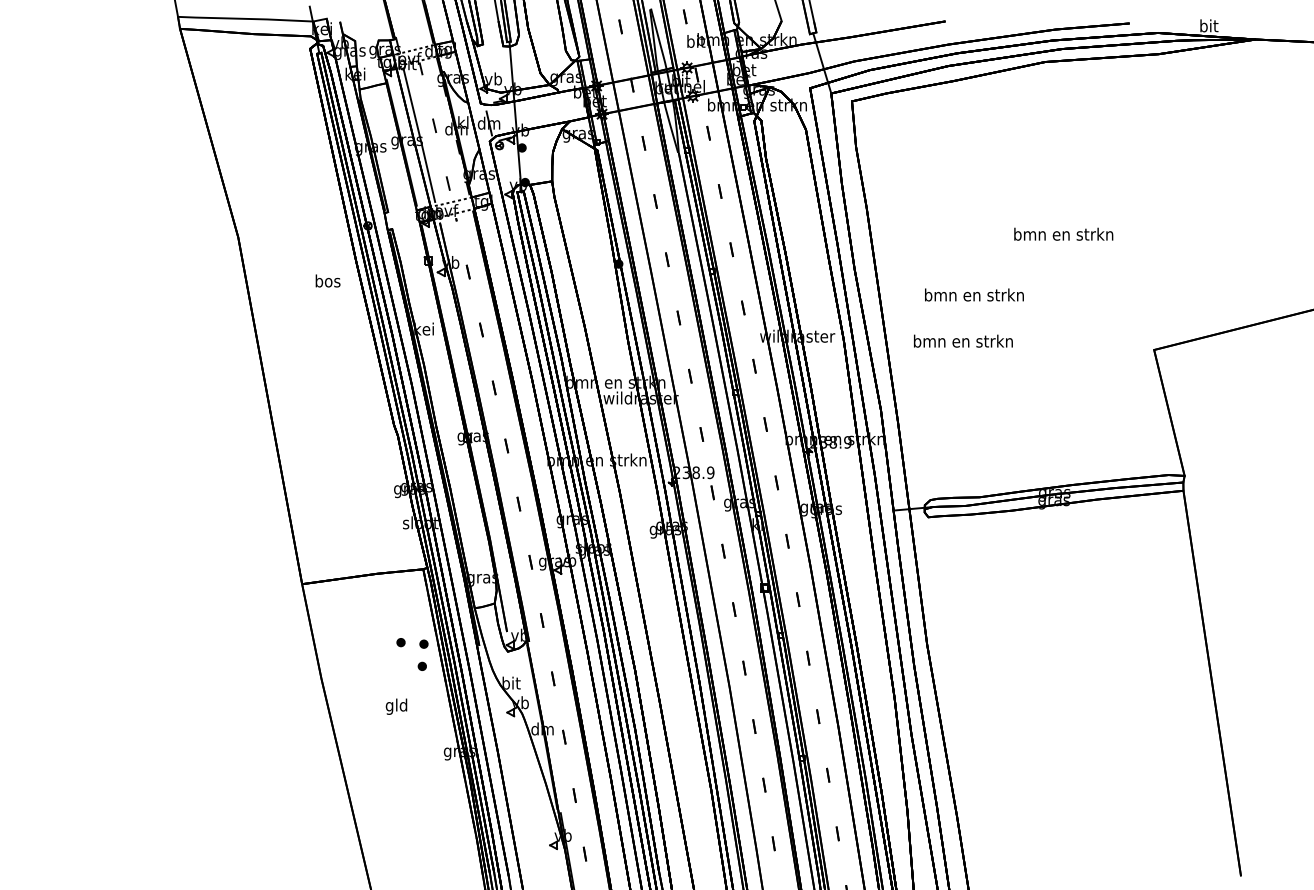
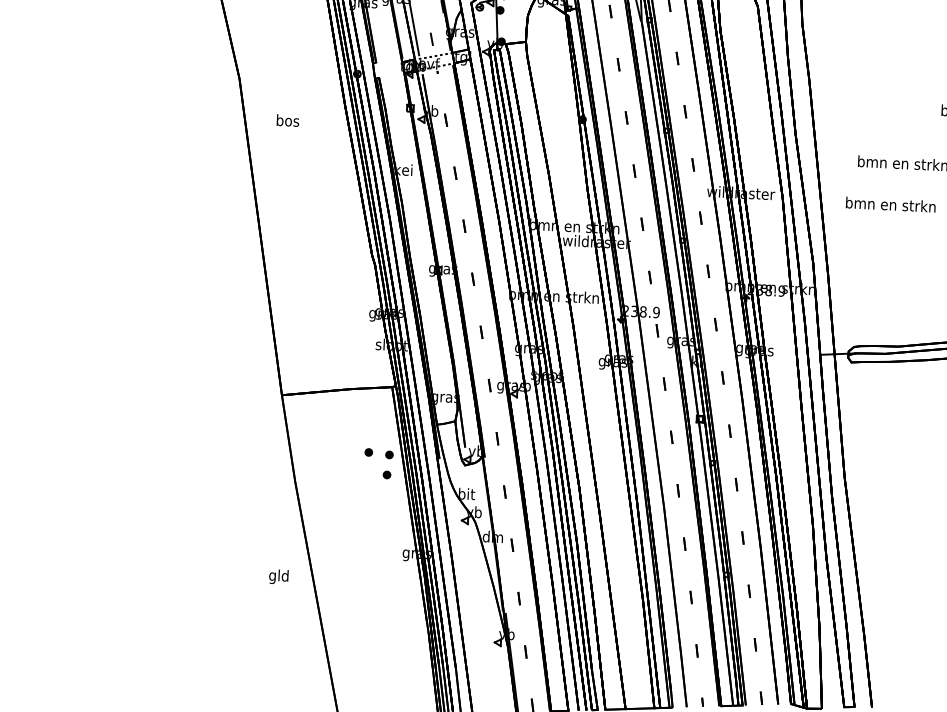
text: (327, 280) -> (287, 120), moved
text: (396, 706) -> (278, 576), moved

